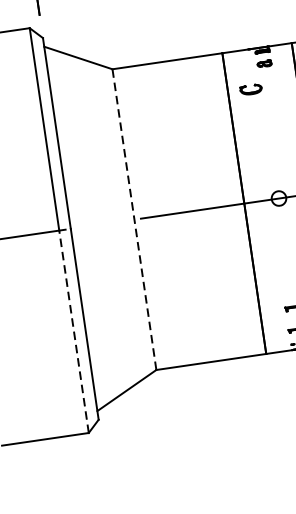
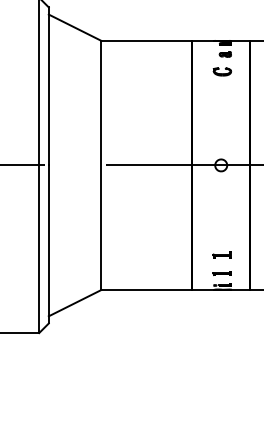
part: (251, 89) -> (222, 71), moved
line: (134, 219) -> (101, 165), dashed -> solid
line: (74, 332) -> (39, 249), dashed -> solid

